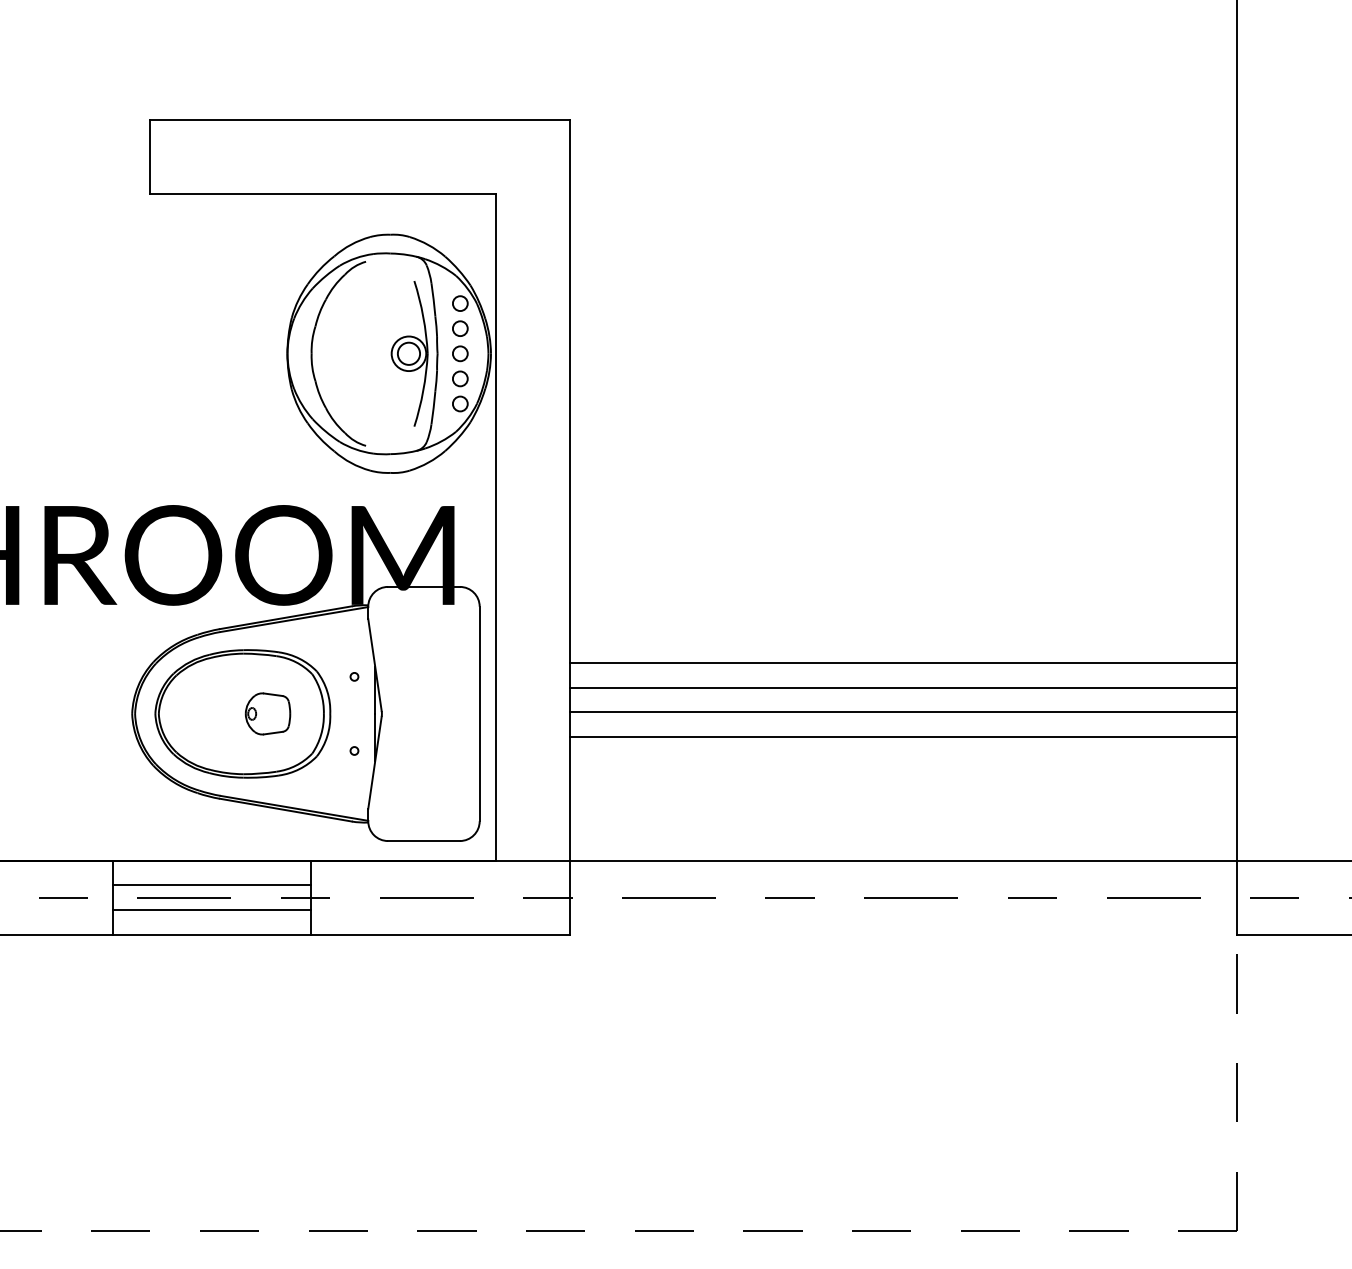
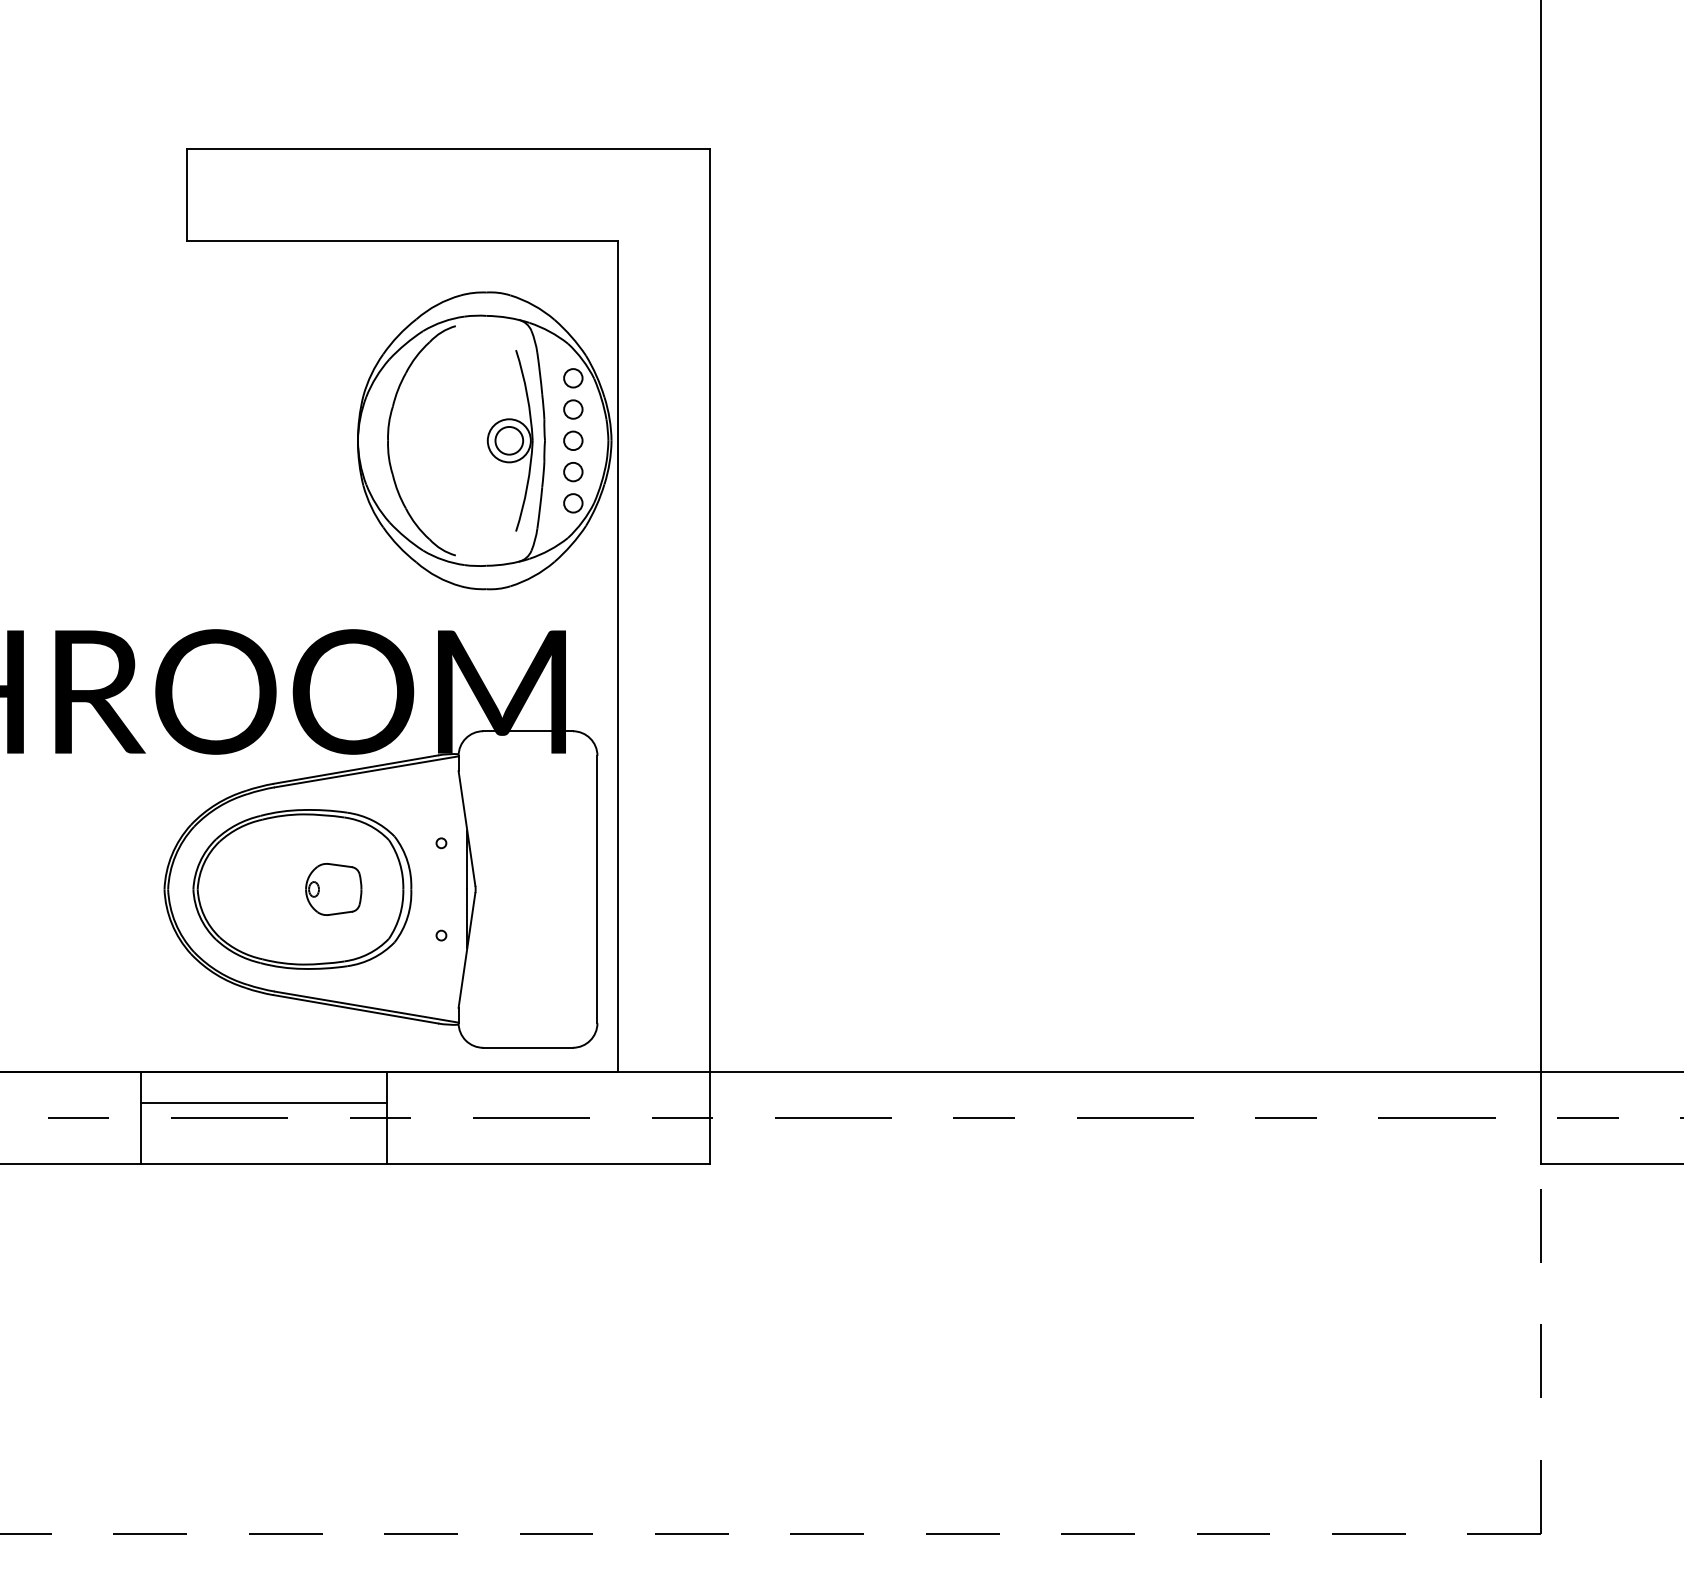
line: (903, 662) -> (1125, 825), removed
line: (903, 687) -> (1125, 856), removed
line: (903, 712) -> (1125, 887), removed
line: (903, 737) -> (1125, 918), removed
line: (212, 909) -> (264, 1133), removed

